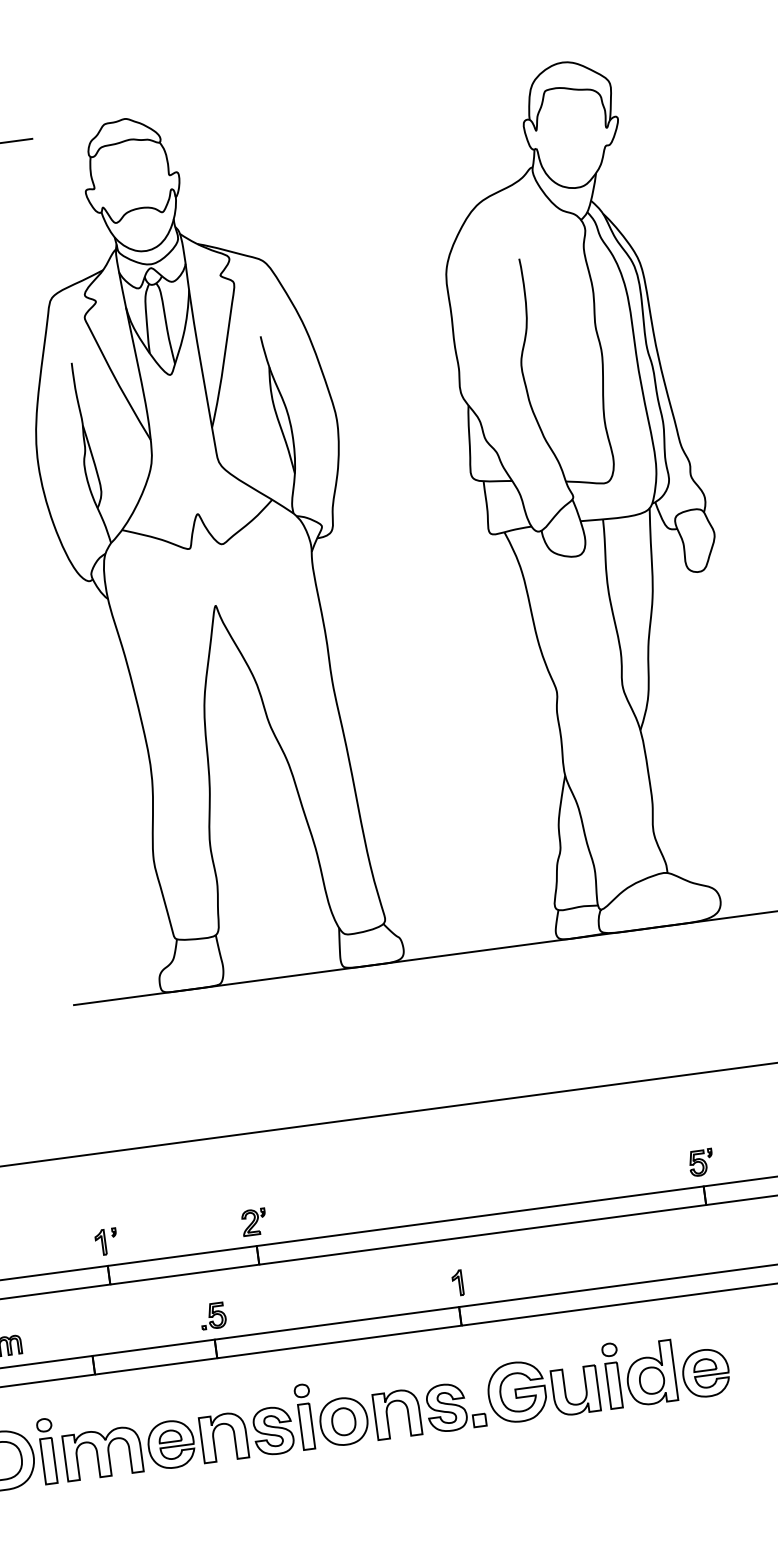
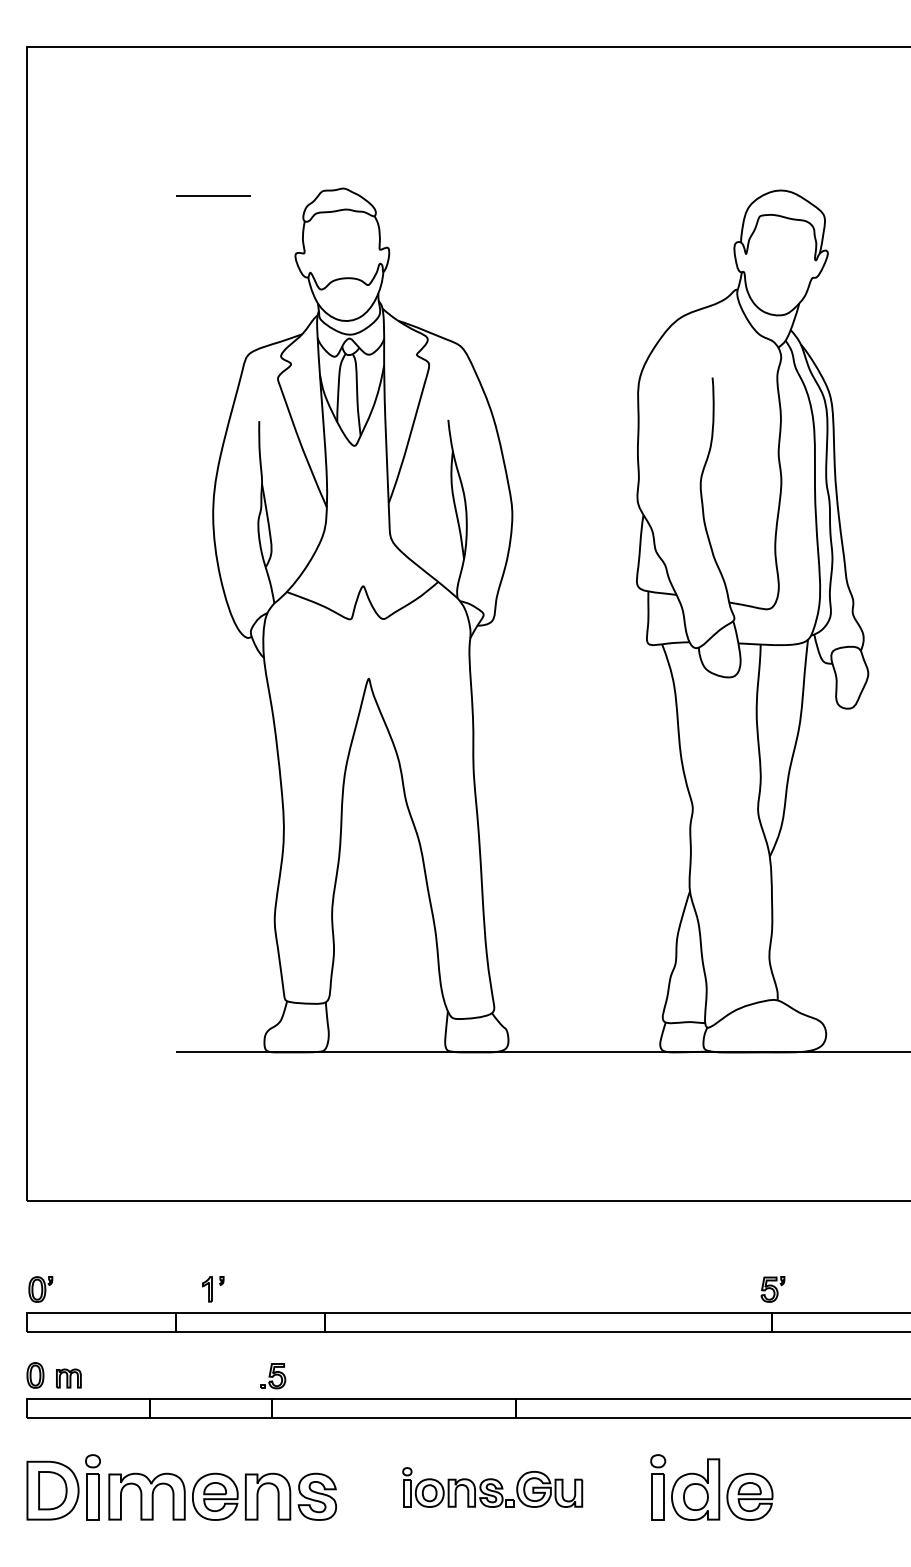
part: (253, 1222) -> (325, 1289), removed
part: (106, 1242) -> (213, 1289), moved
part: (457, 1282) -> (517, 1375), removed
part: (447, 1398) -> (492, 1487), size x0.6

